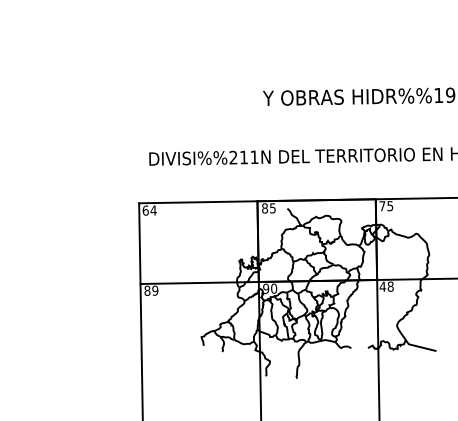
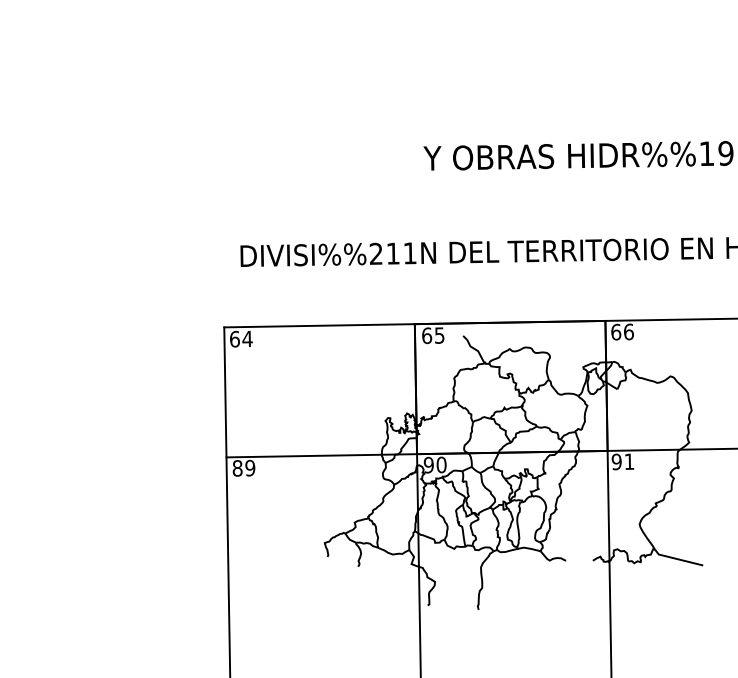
text: (386, 206) -> (622, 332), 75 -> 66
text: (265, 208) -> (427, 335), 85 -> 65
text: (386, 286) -> (622, 461), 48 -> 91

